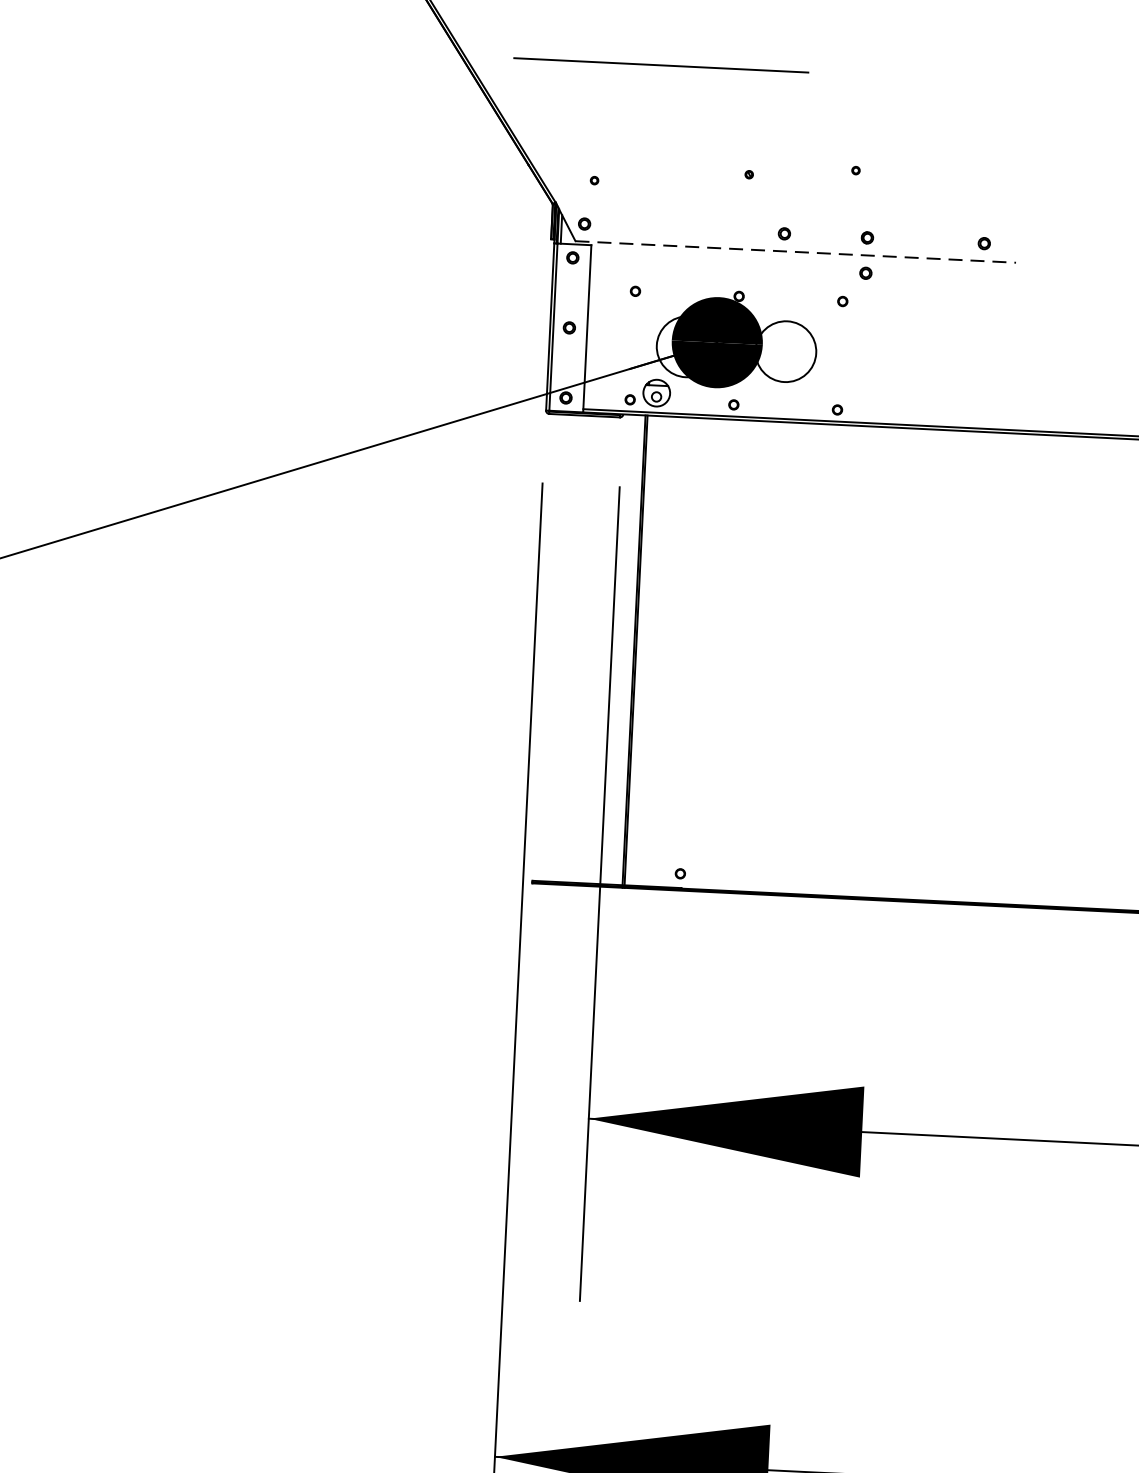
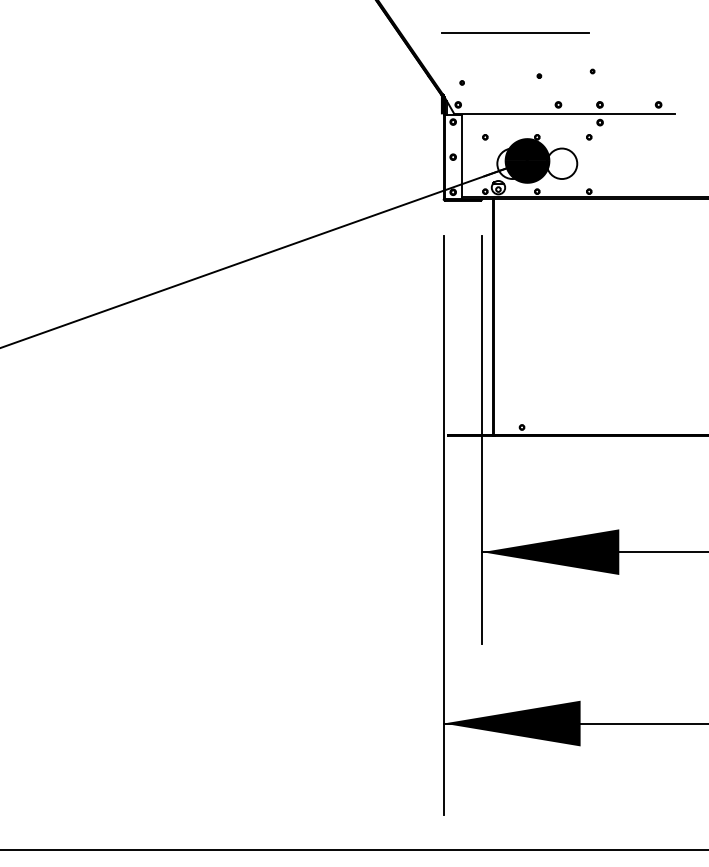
line: (660, 65) -> (515, 32), moved
line: (797, 251) -> (565, 113), dashed -> solid

